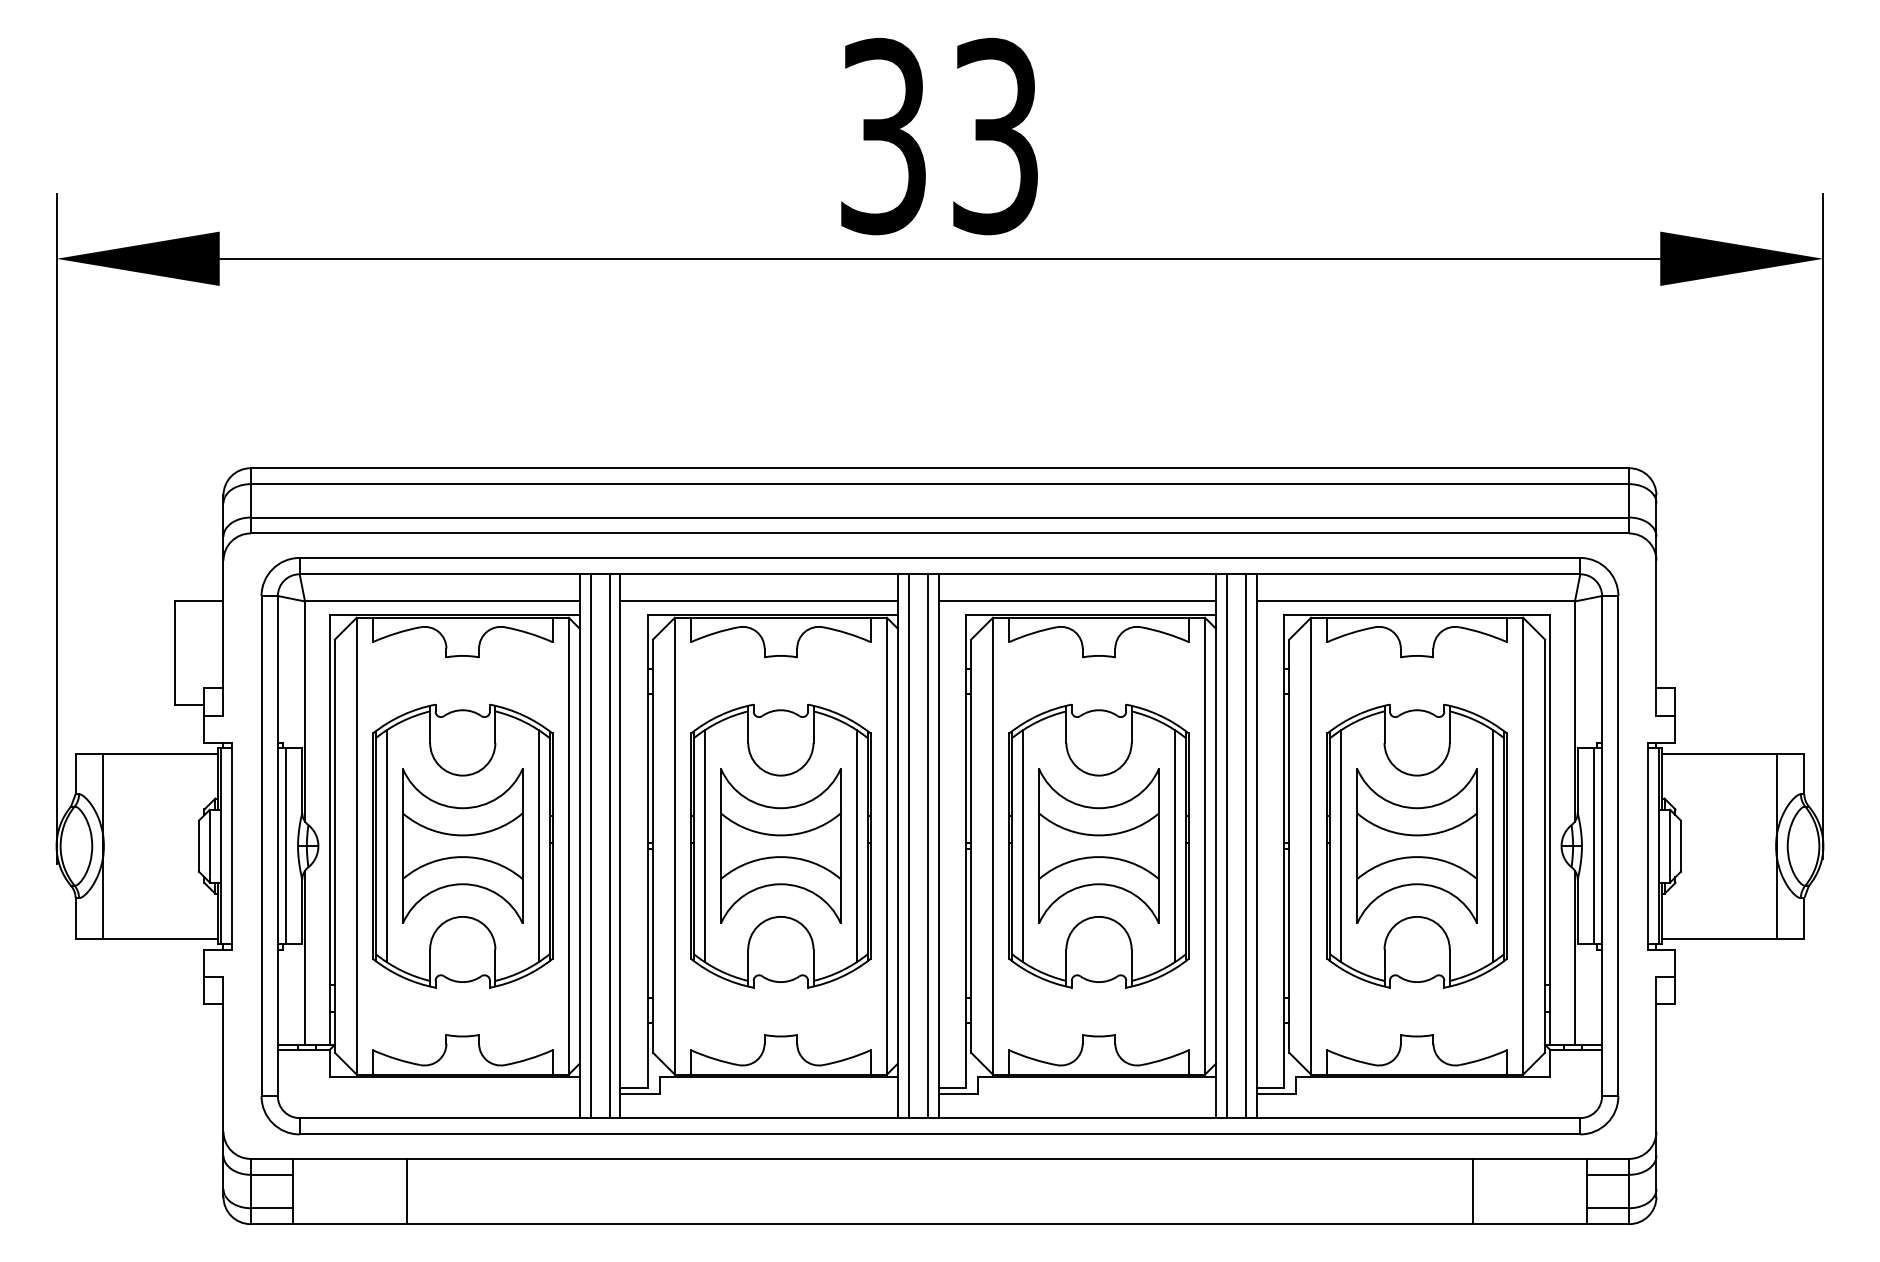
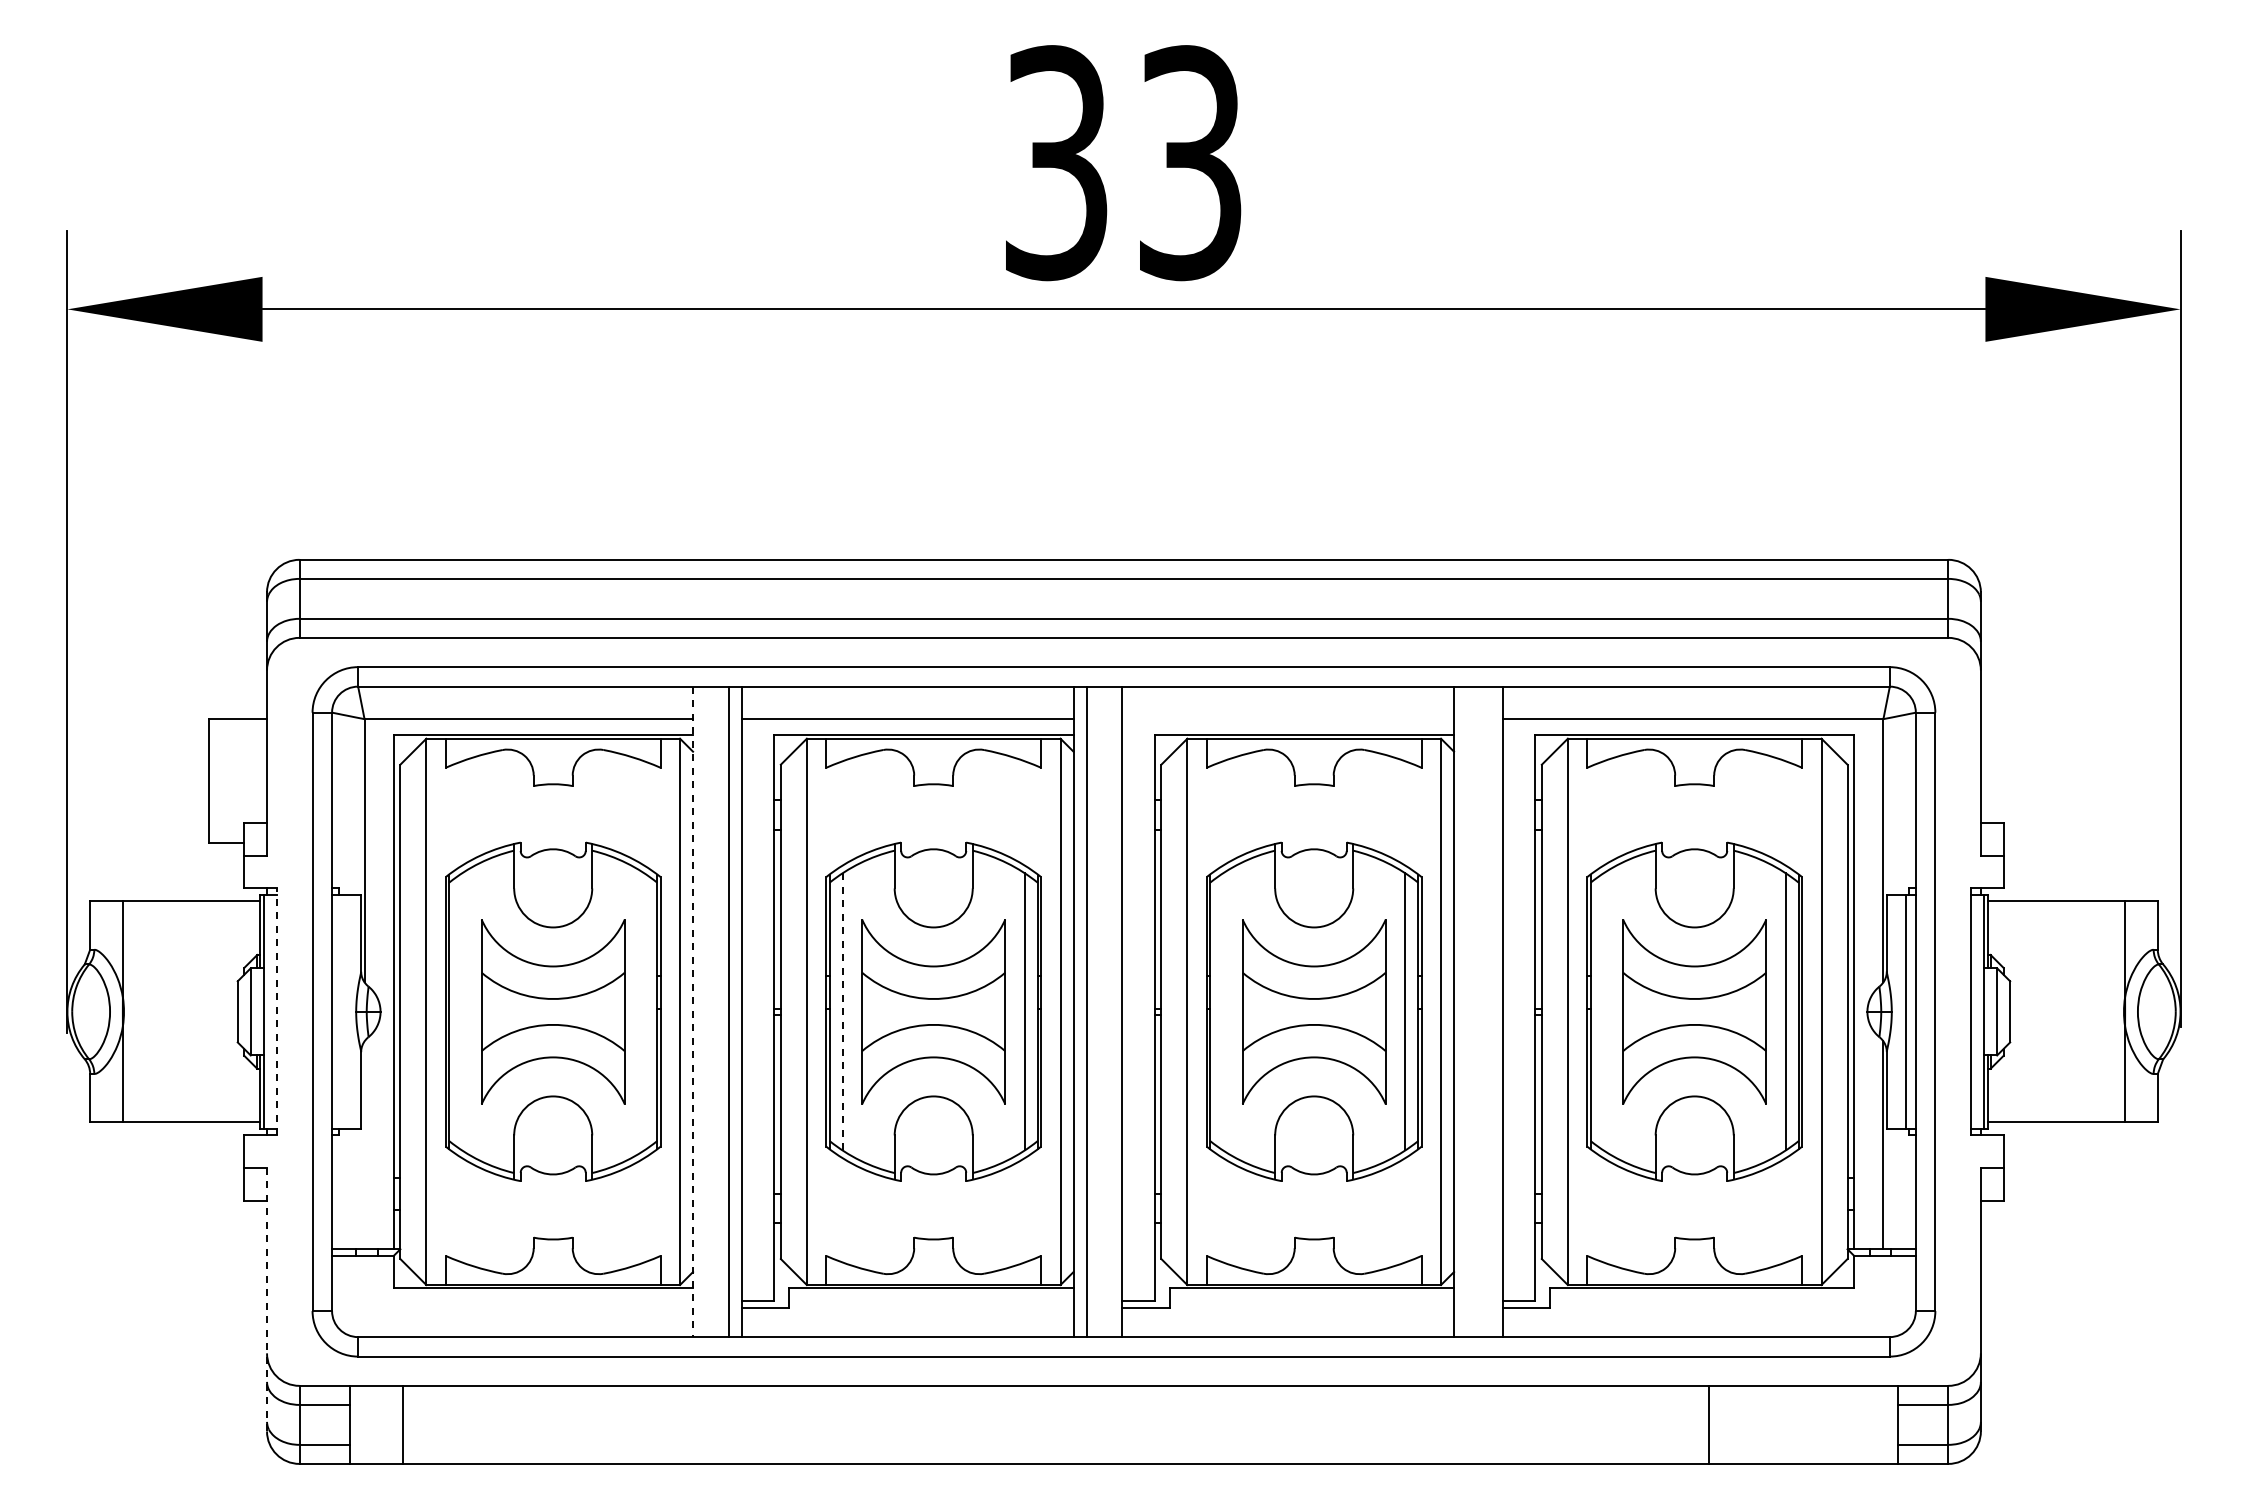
line: (1077, 601) -> (1288, 719), removed
line: (231, 845) -> (276, 1011), solid -> dashed
line: (285, 845) -> (341, 1011), removed
line: (386, 845) -> (462, 1011), removed
line: (539, 845) -> (644, 1011), removed
line: (590, 845) -> (706, 1011), removed
line: (704, 845) -> (842, 1011), solid -> dashed
line: (927, 845) -> (1109, 1011), removed
line: (1023, 845) -> (1223, 1011), removed
line: (1227, 845) -> (1467, 1011), removed
line: (1245, 845) -> (1489, 1011), removed
line: (1340, 845) -> (1603, 1011), removed
line: (580, 846) -> (693, 1012), solid -> dashed
line: (304, 957) -> (364, 1145), removed
line: (223, 1086) -> (267, 1299), solid -> dashed
line: (406, 1191) -> (402, 1424), moved
line: (1473, 1191) -> (1709, 1424), moved

